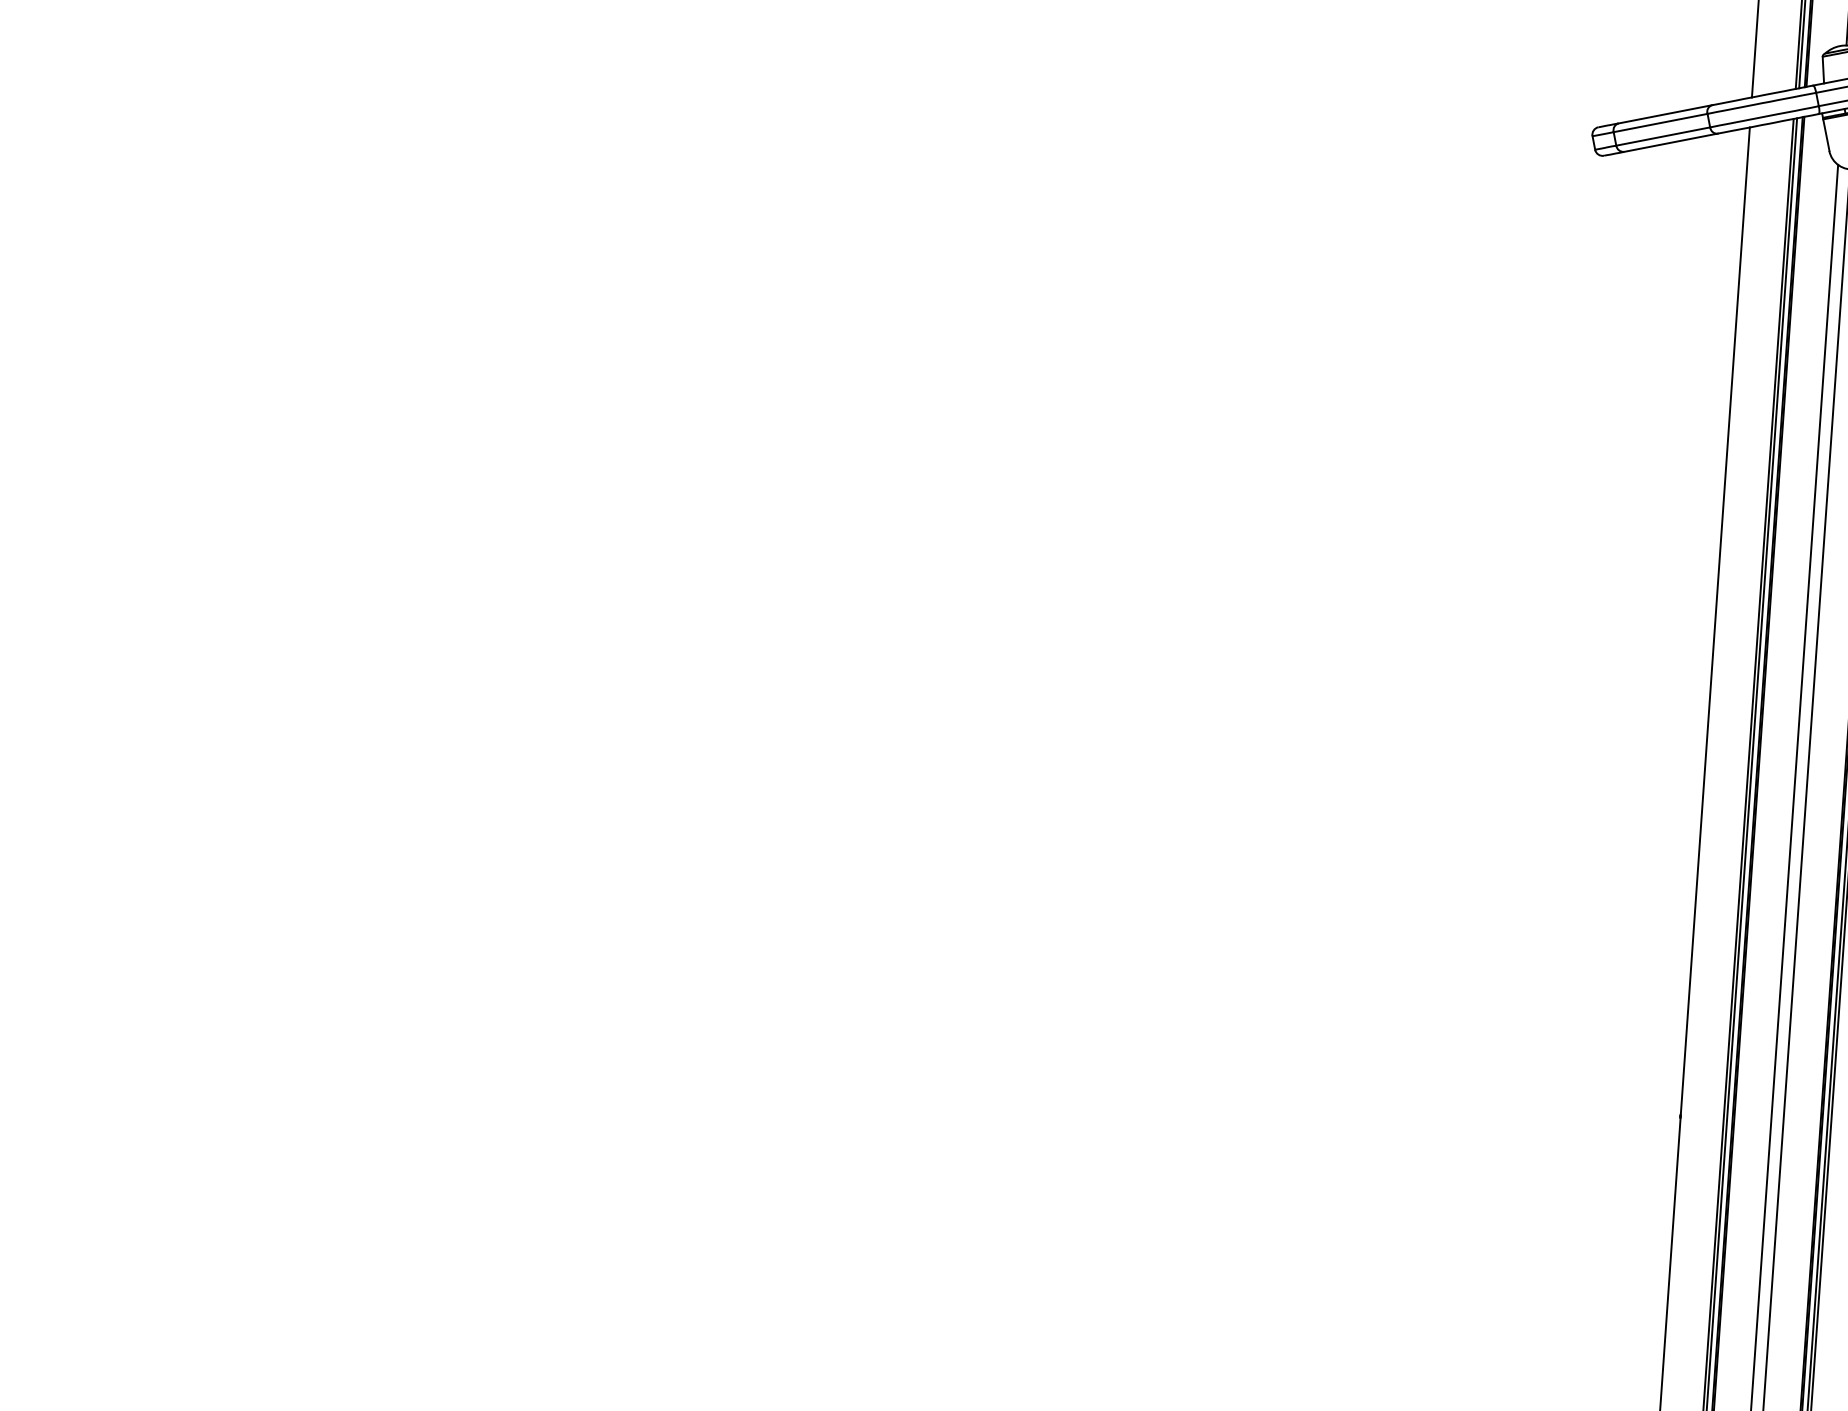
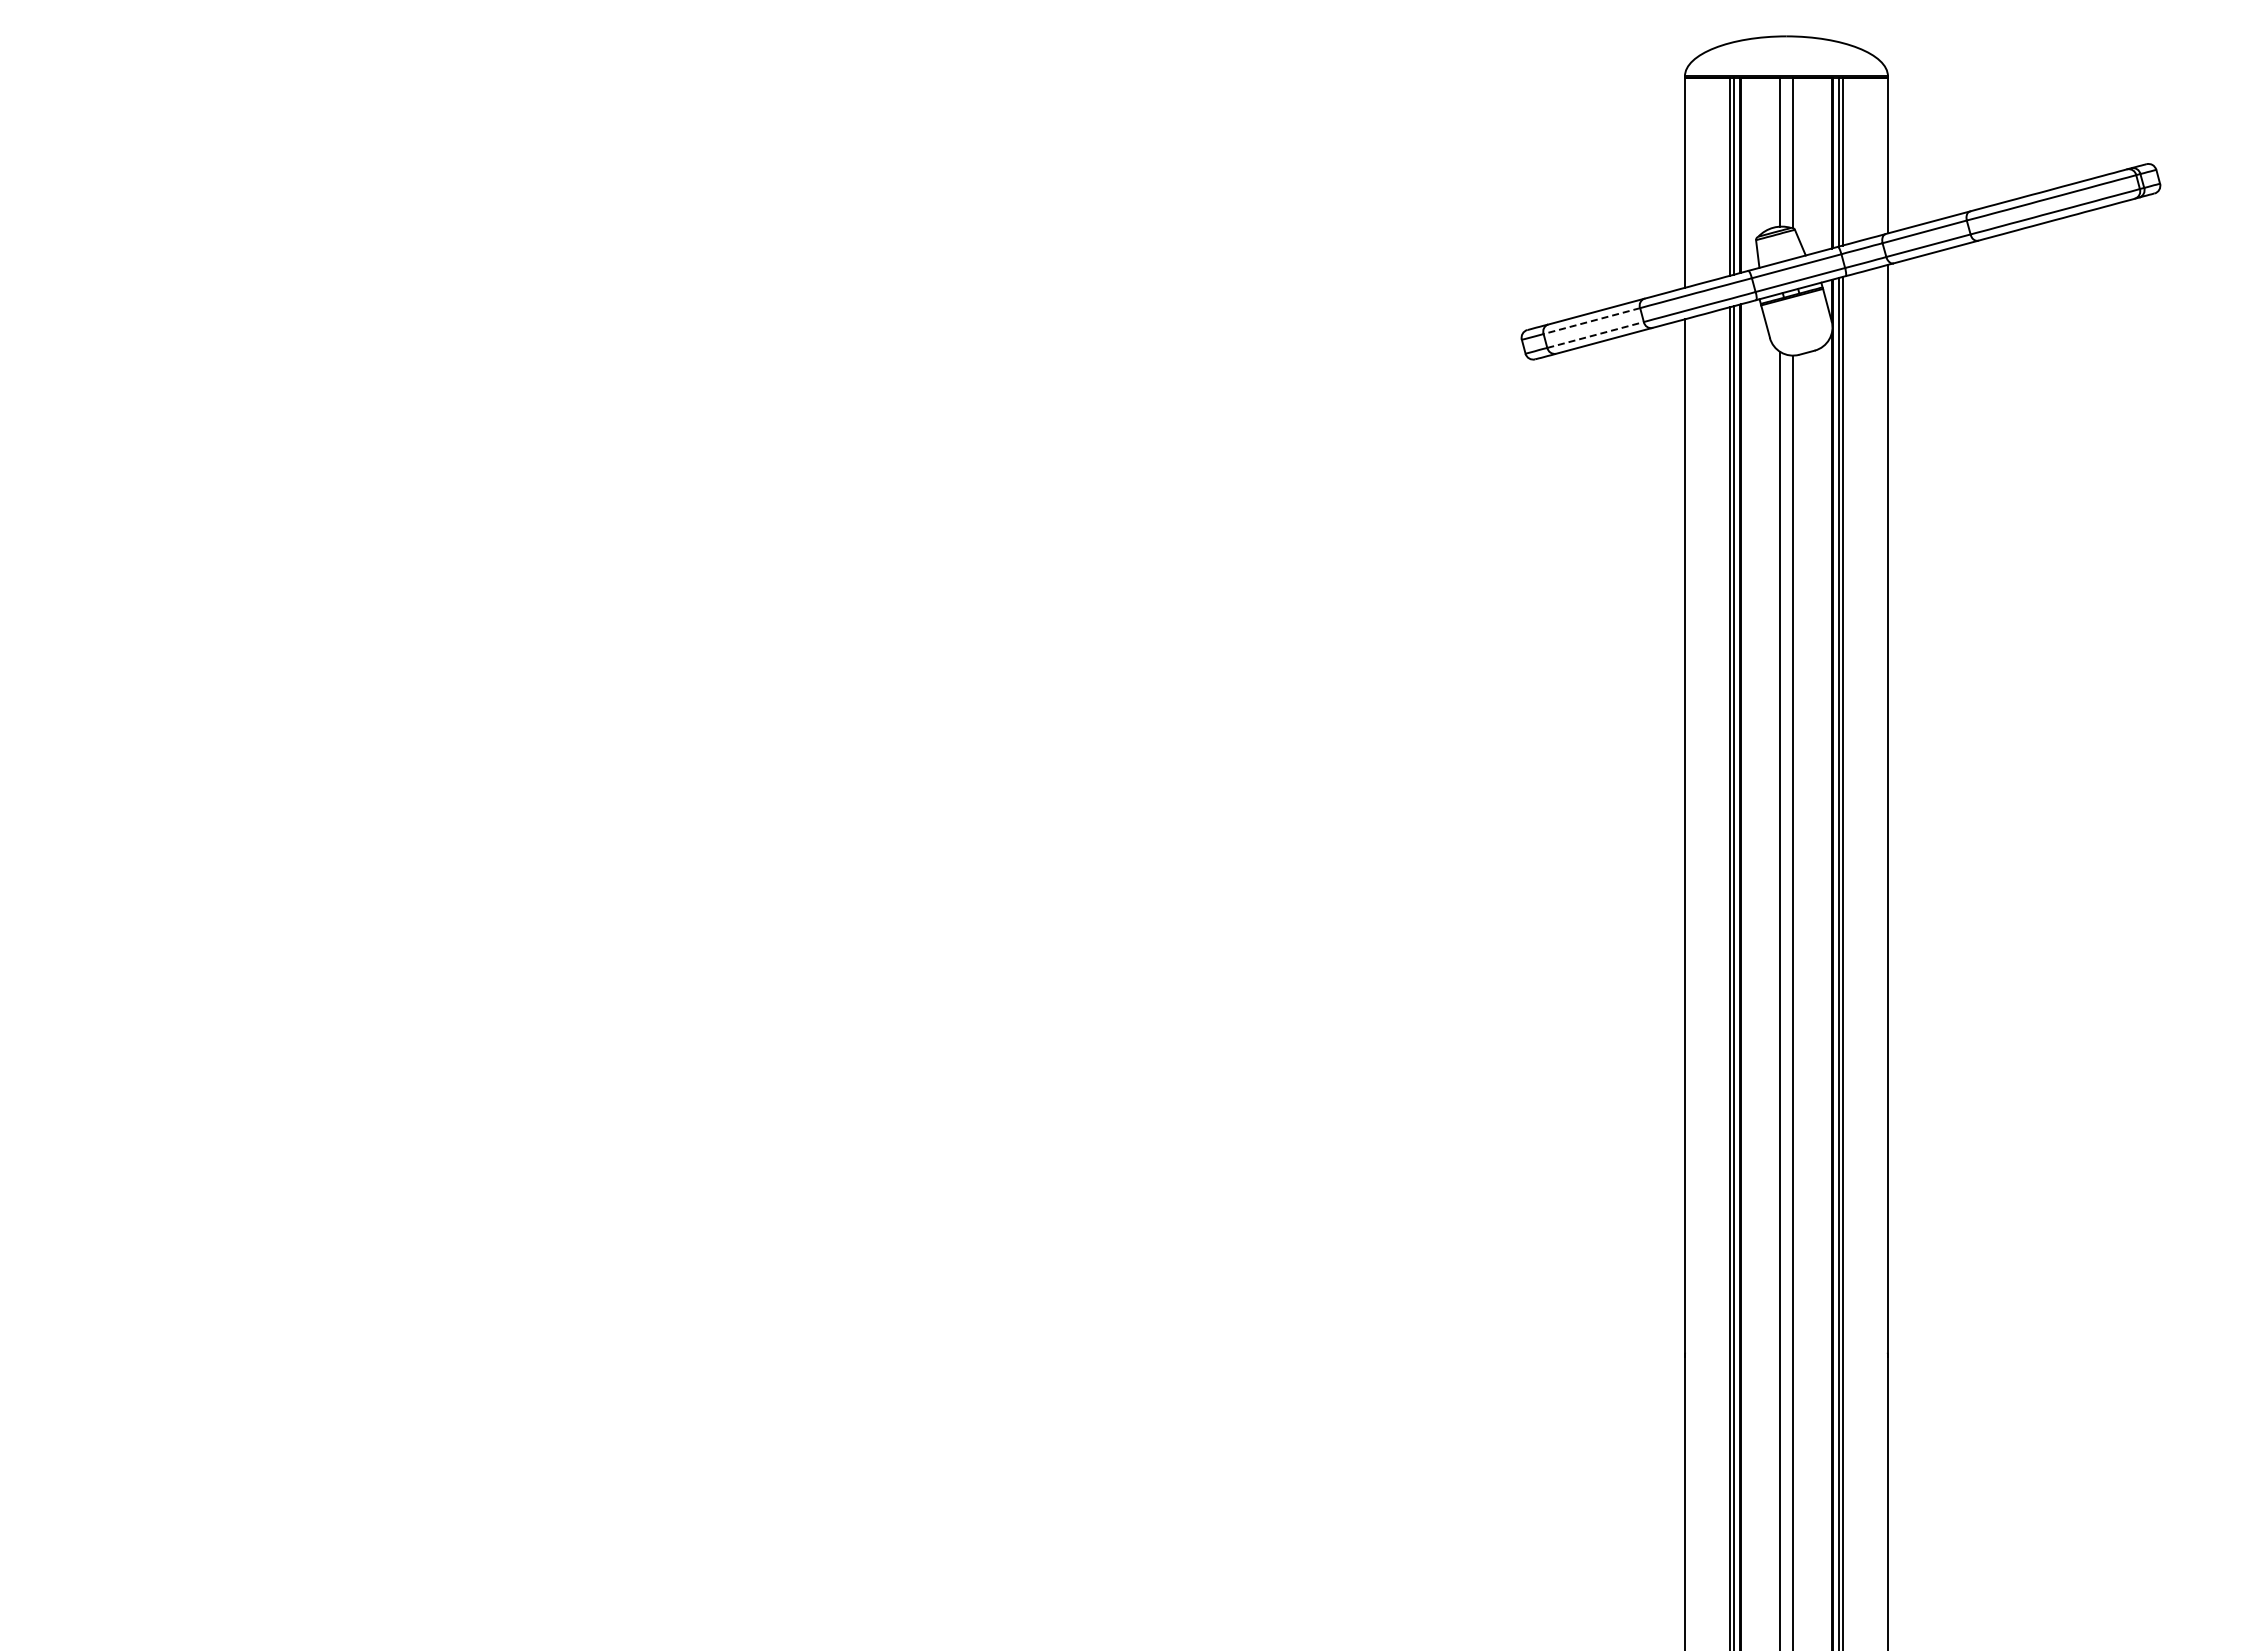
line: (1660, 123) -> (1591, 321), solid -> dashed
line: (1663, 137) -> (1595, 335), solid -> dashed

